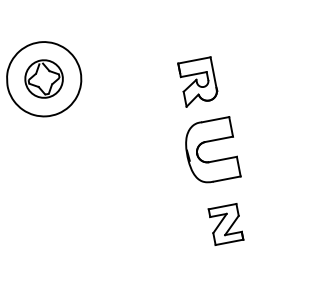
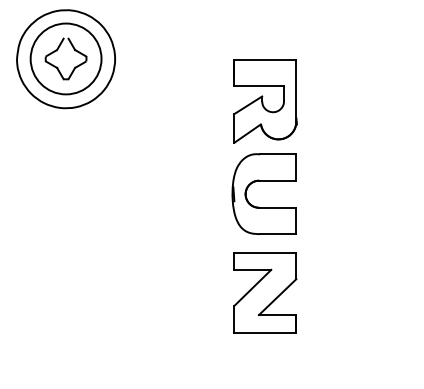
circle: (43, 78) -> (65, 58), size x1.43
part: (198, 82) -> (265, 101), size x1.43
part: (226, 224) -> (265, 292), size x1.67

